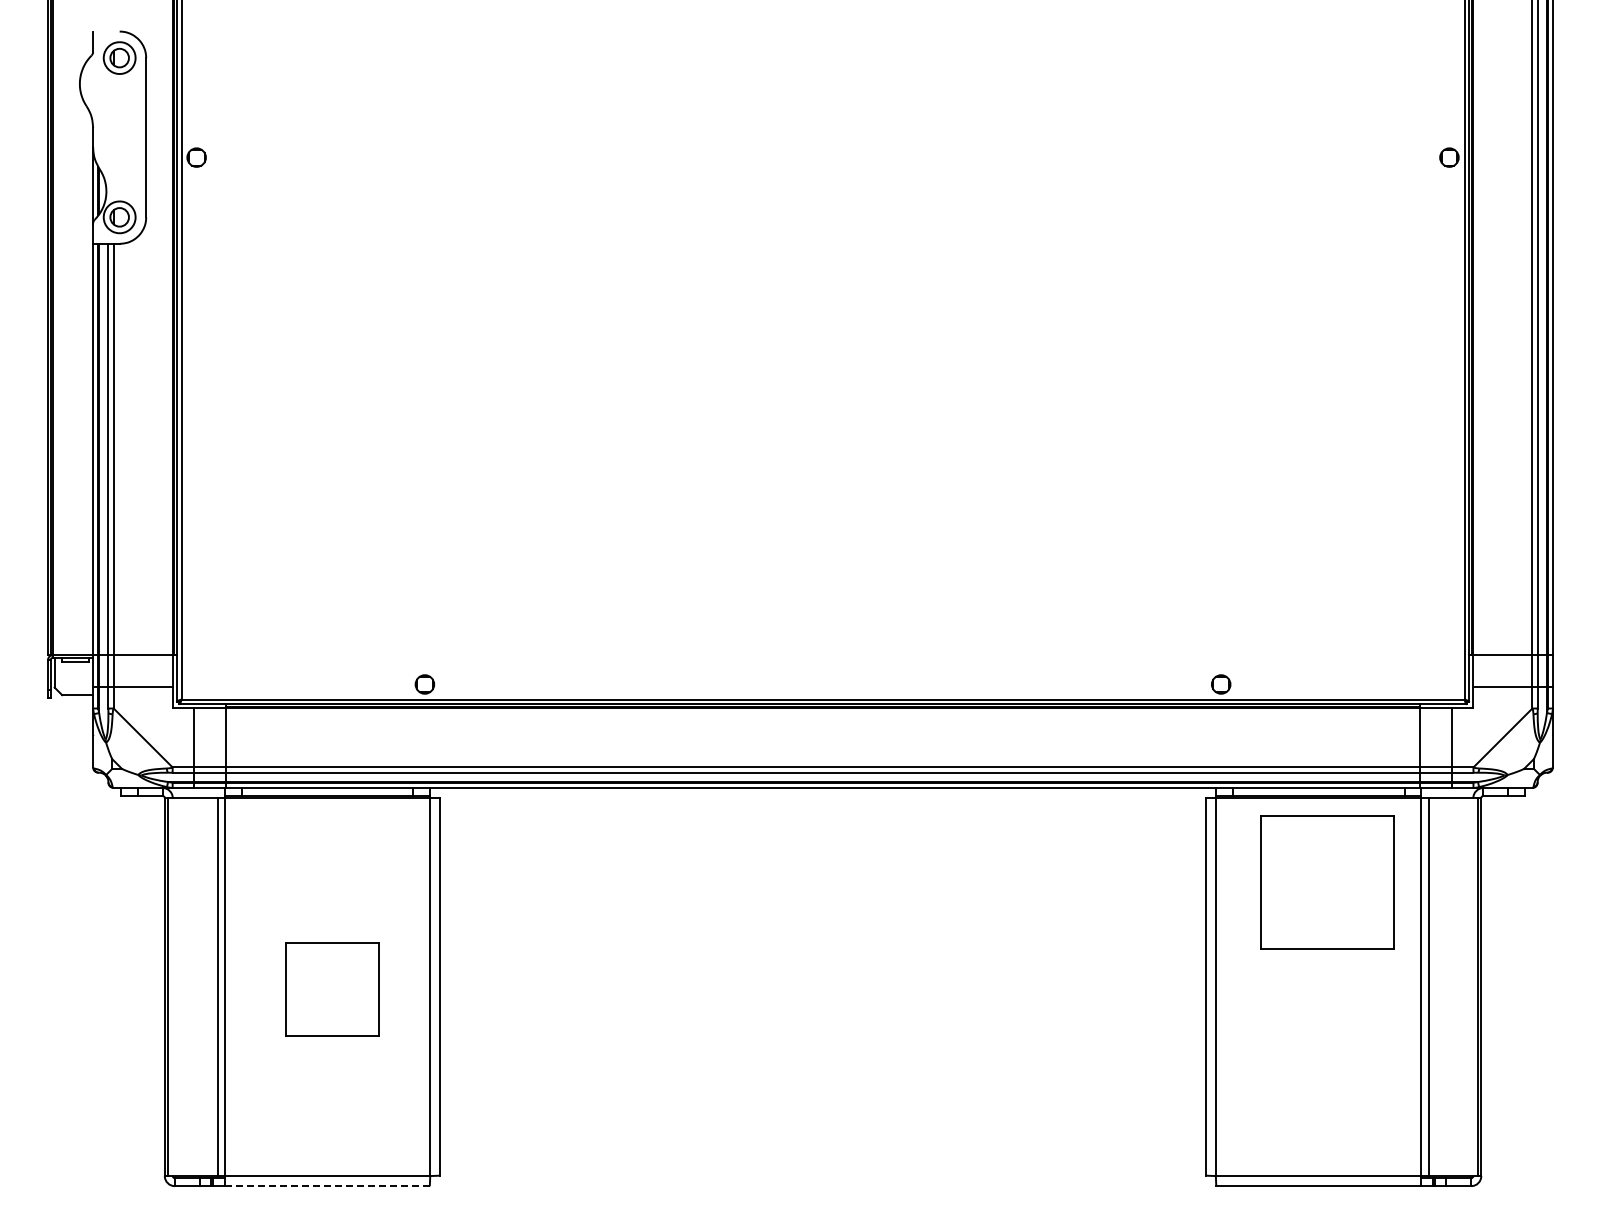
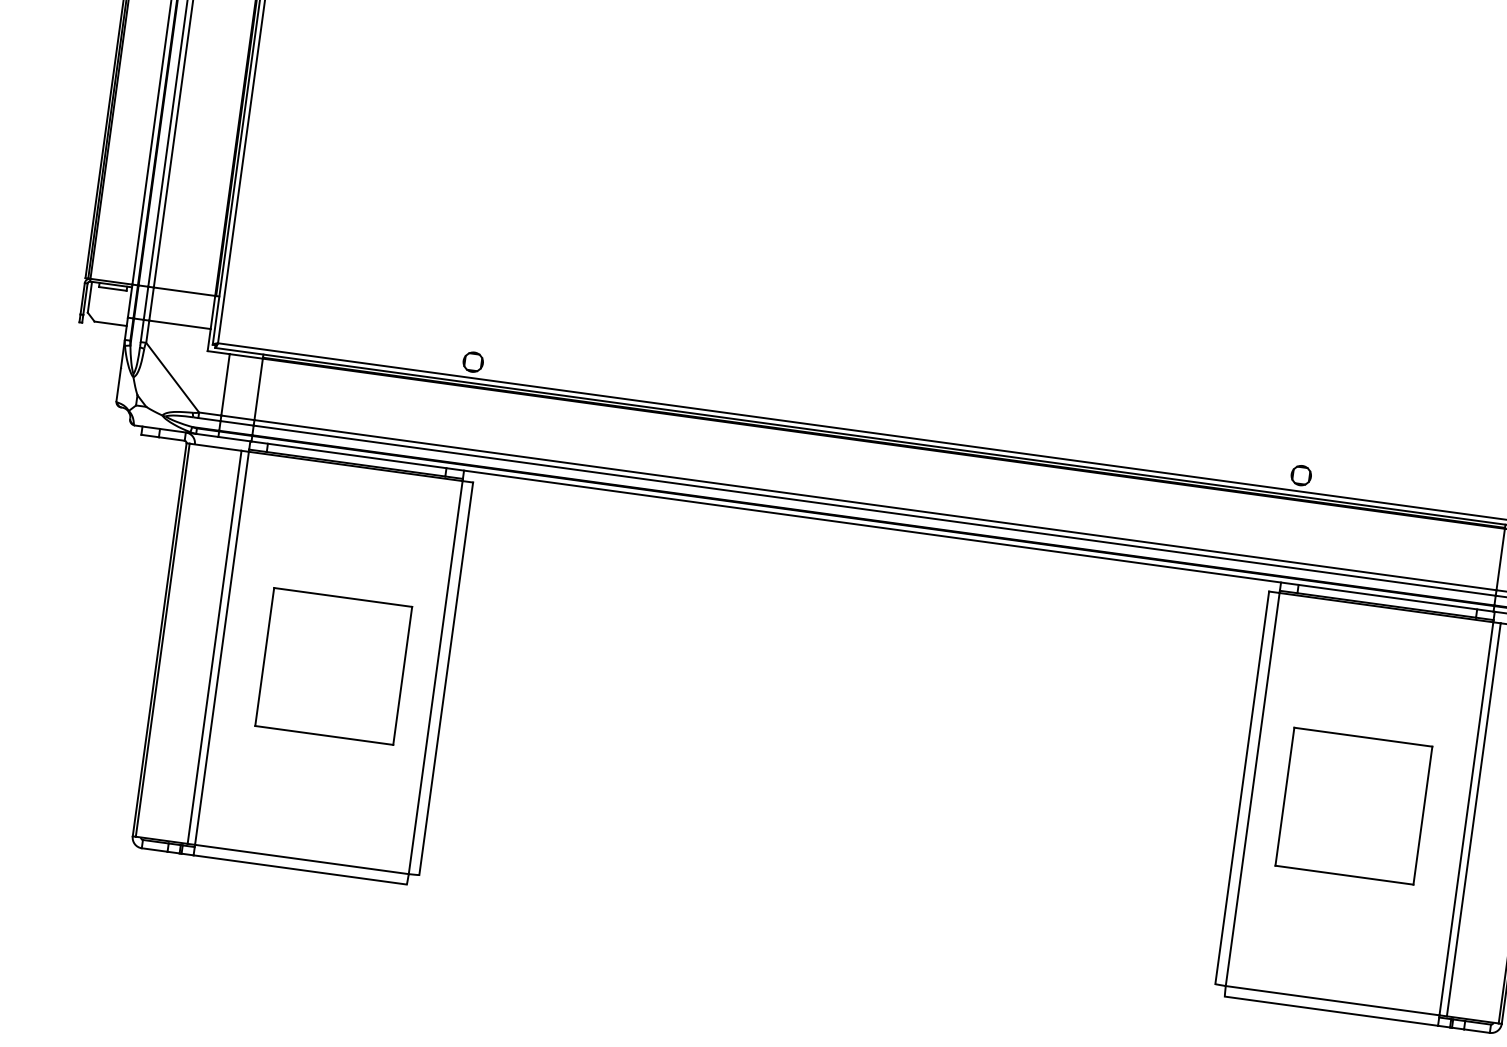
part: (1327, 882) -> (1353, 805), moved
part: (332, 989) -> (333, 666), size x1.43
line: (327, 1186) -> (300, 870), dashed -> solid

